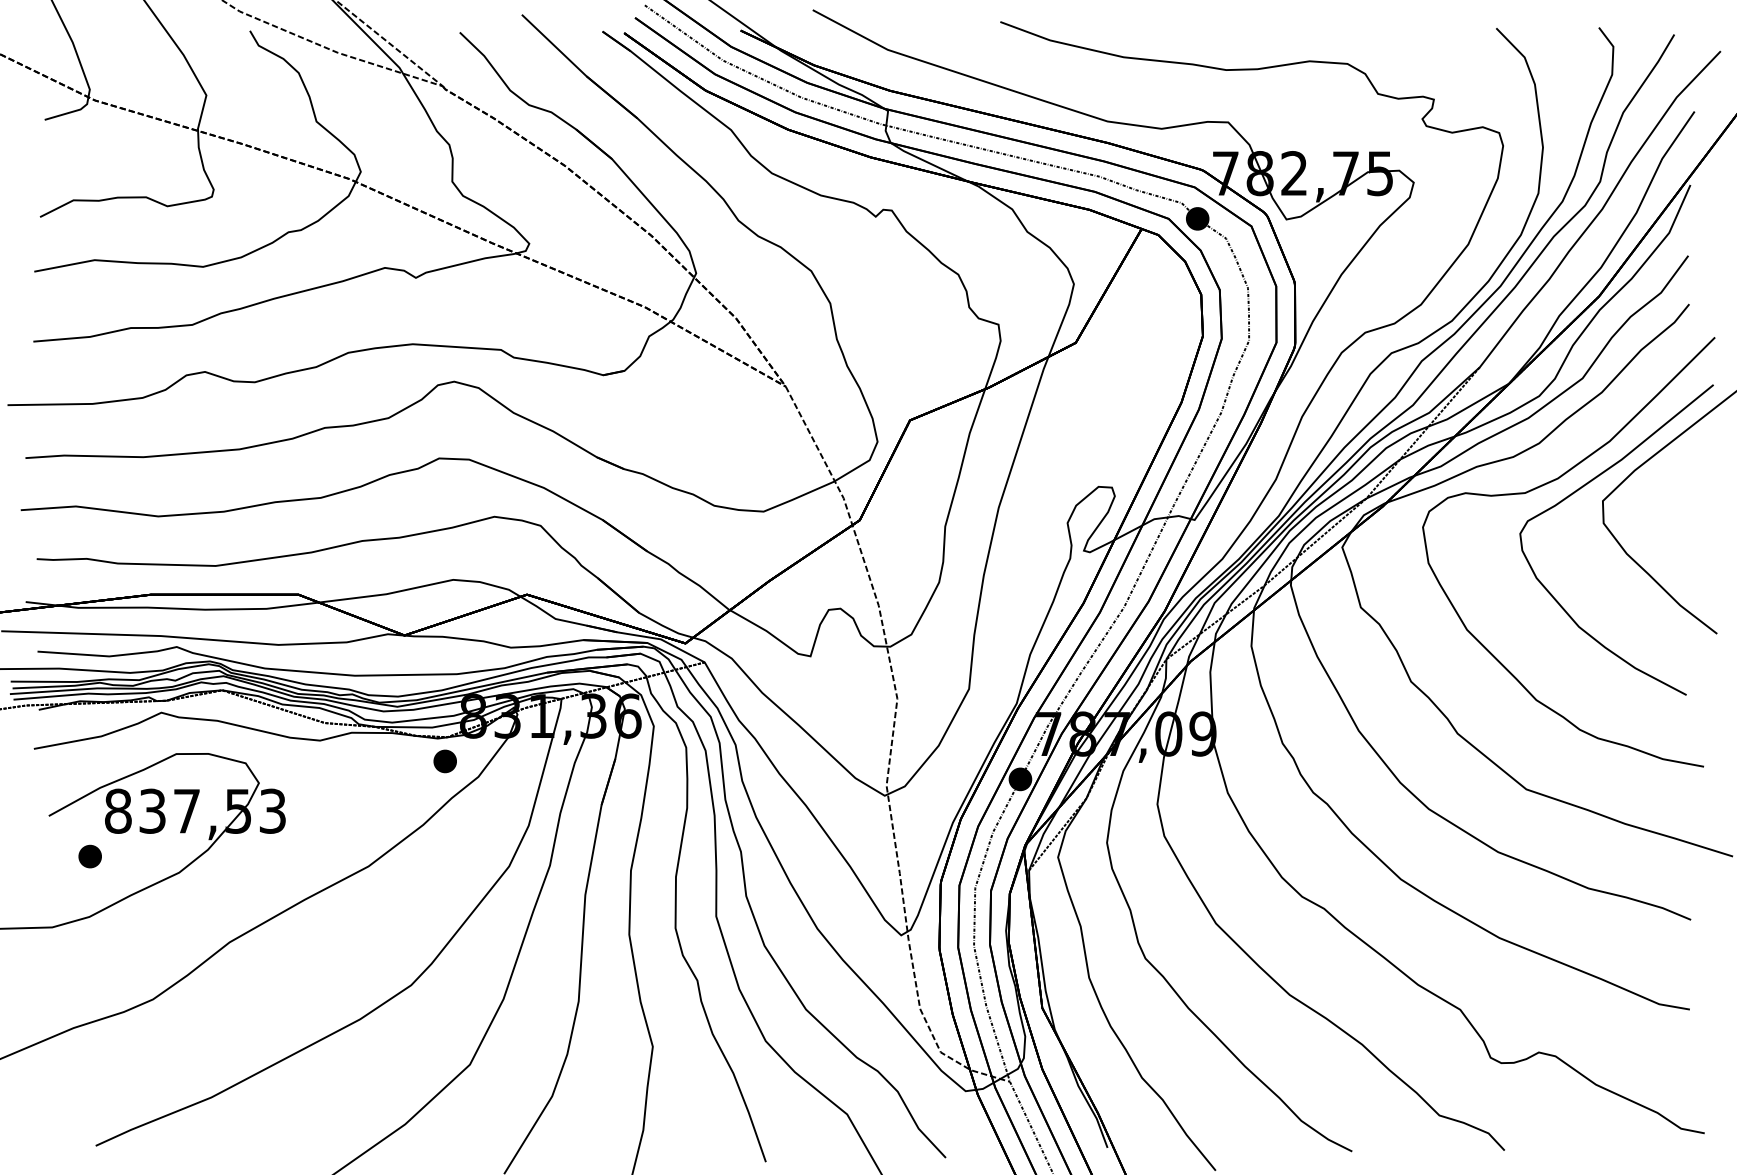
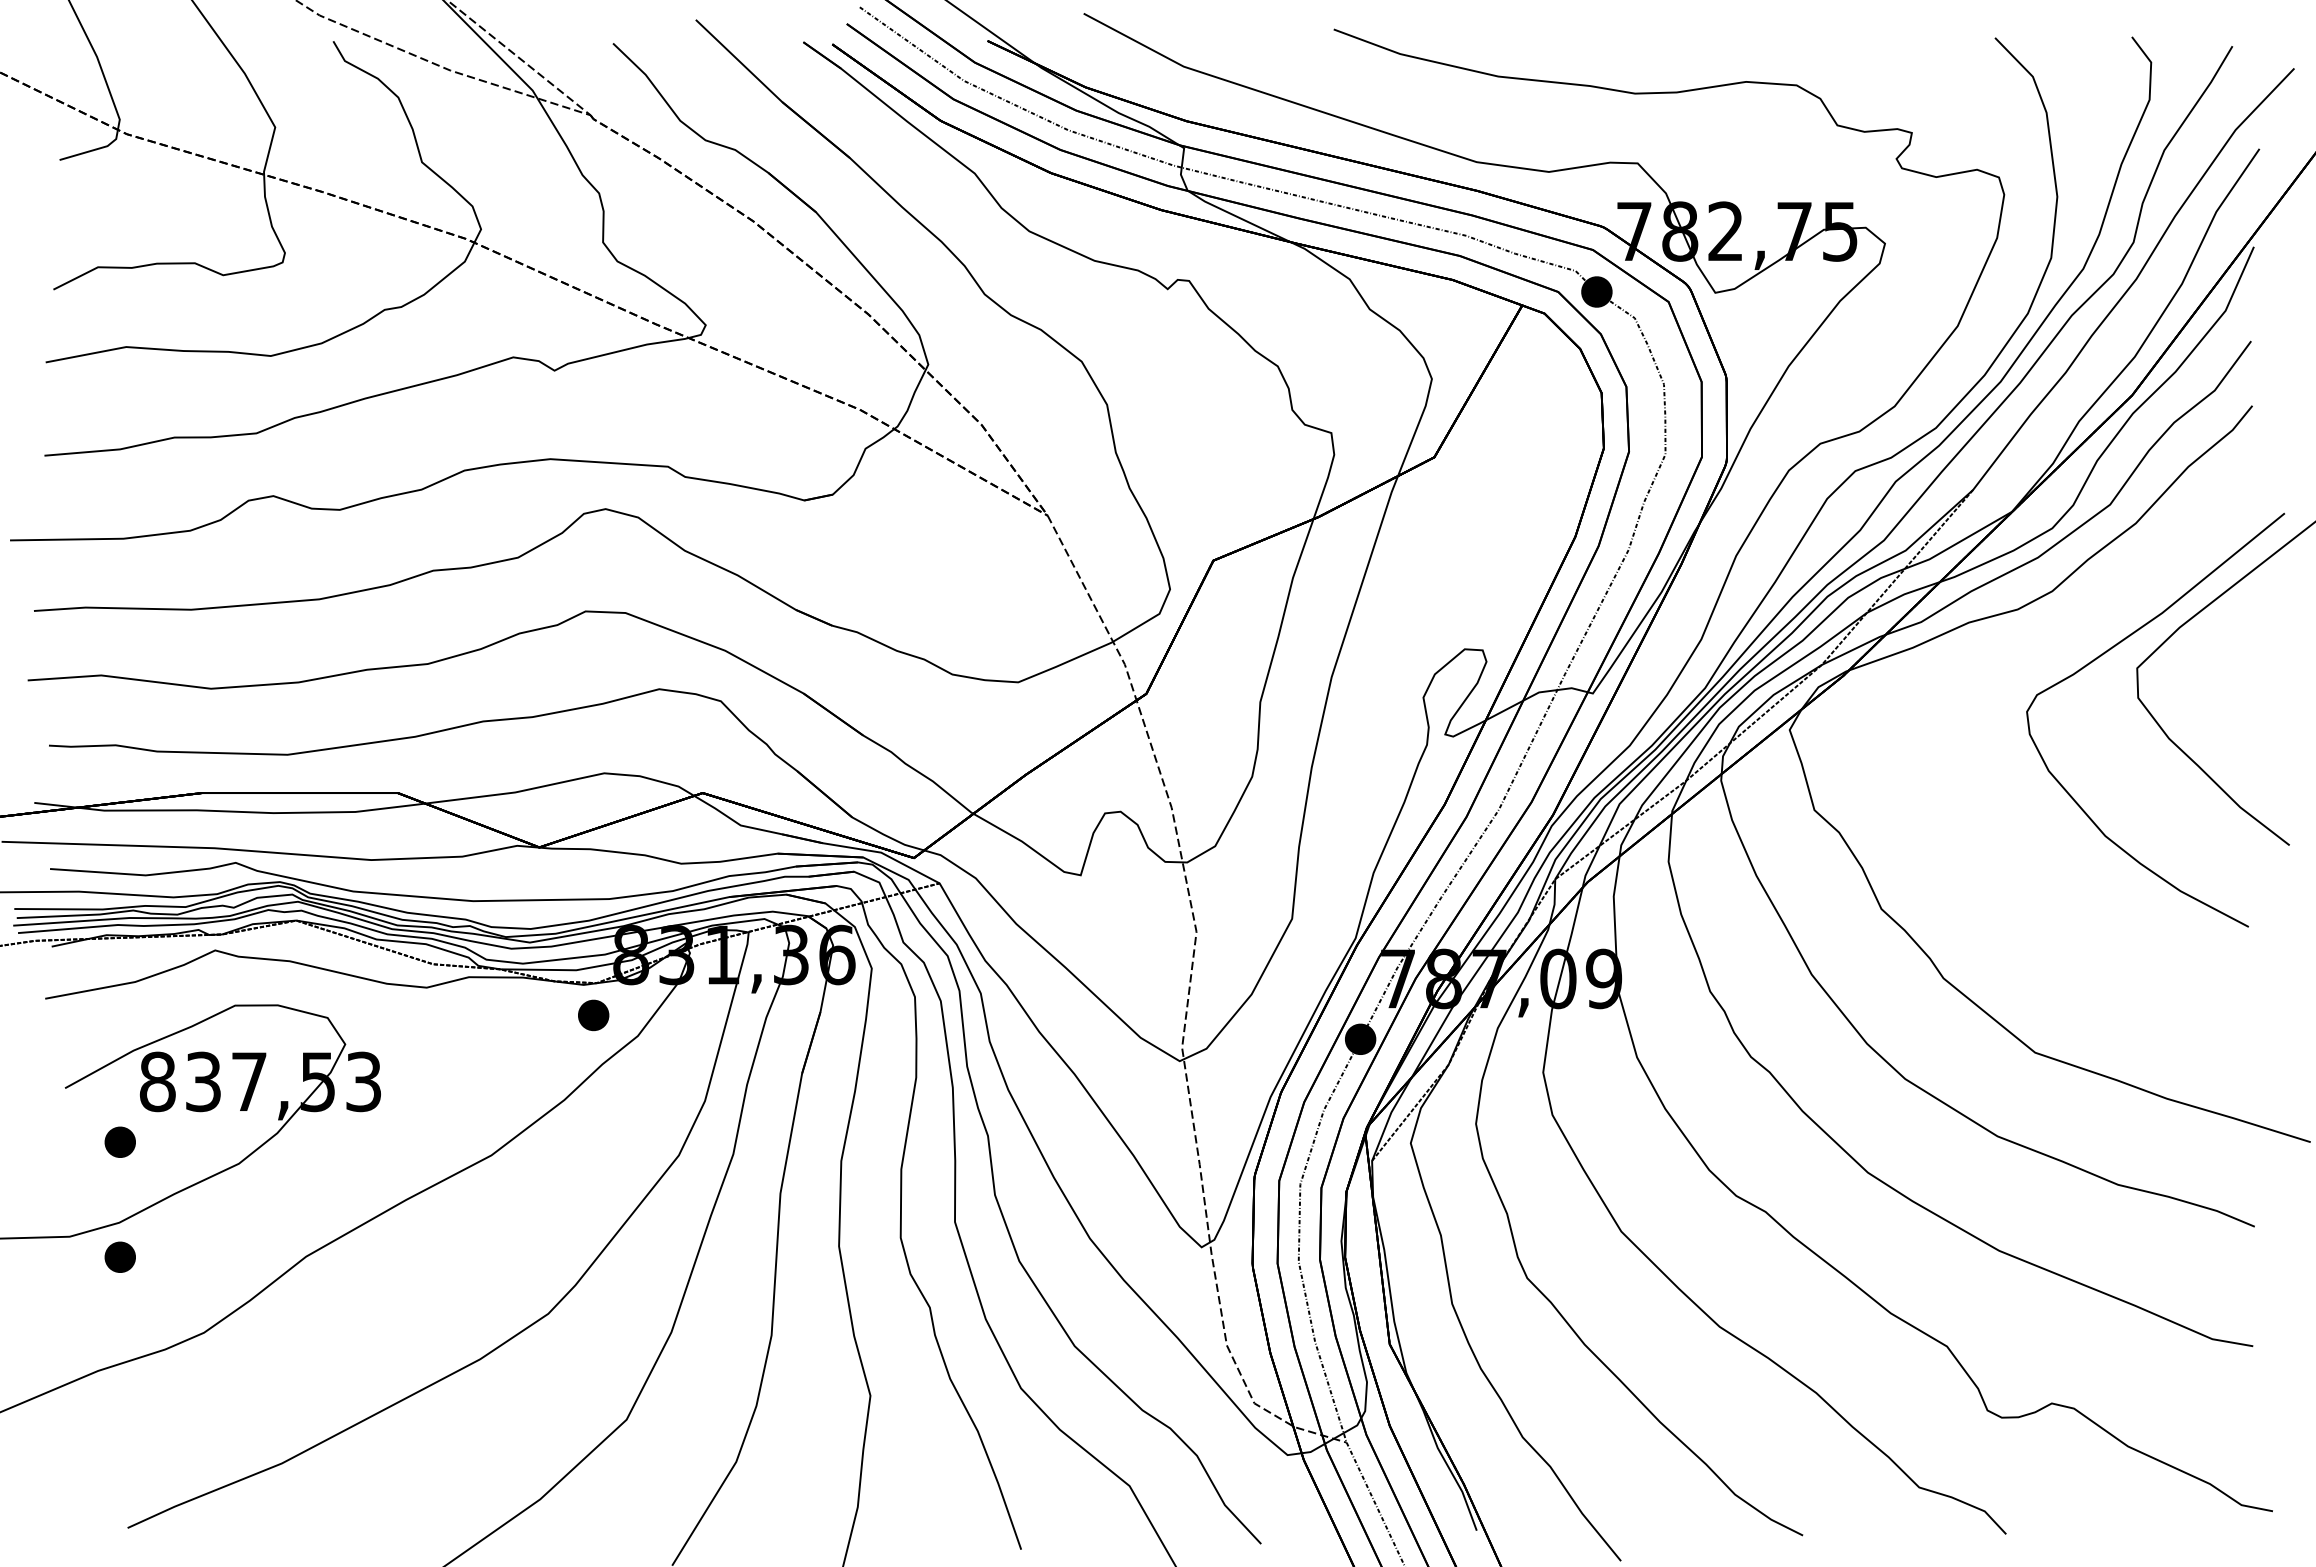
part: (1539, 487) -> (2052, 650), removed
part: (89, 942) -> (119, 1256), added

